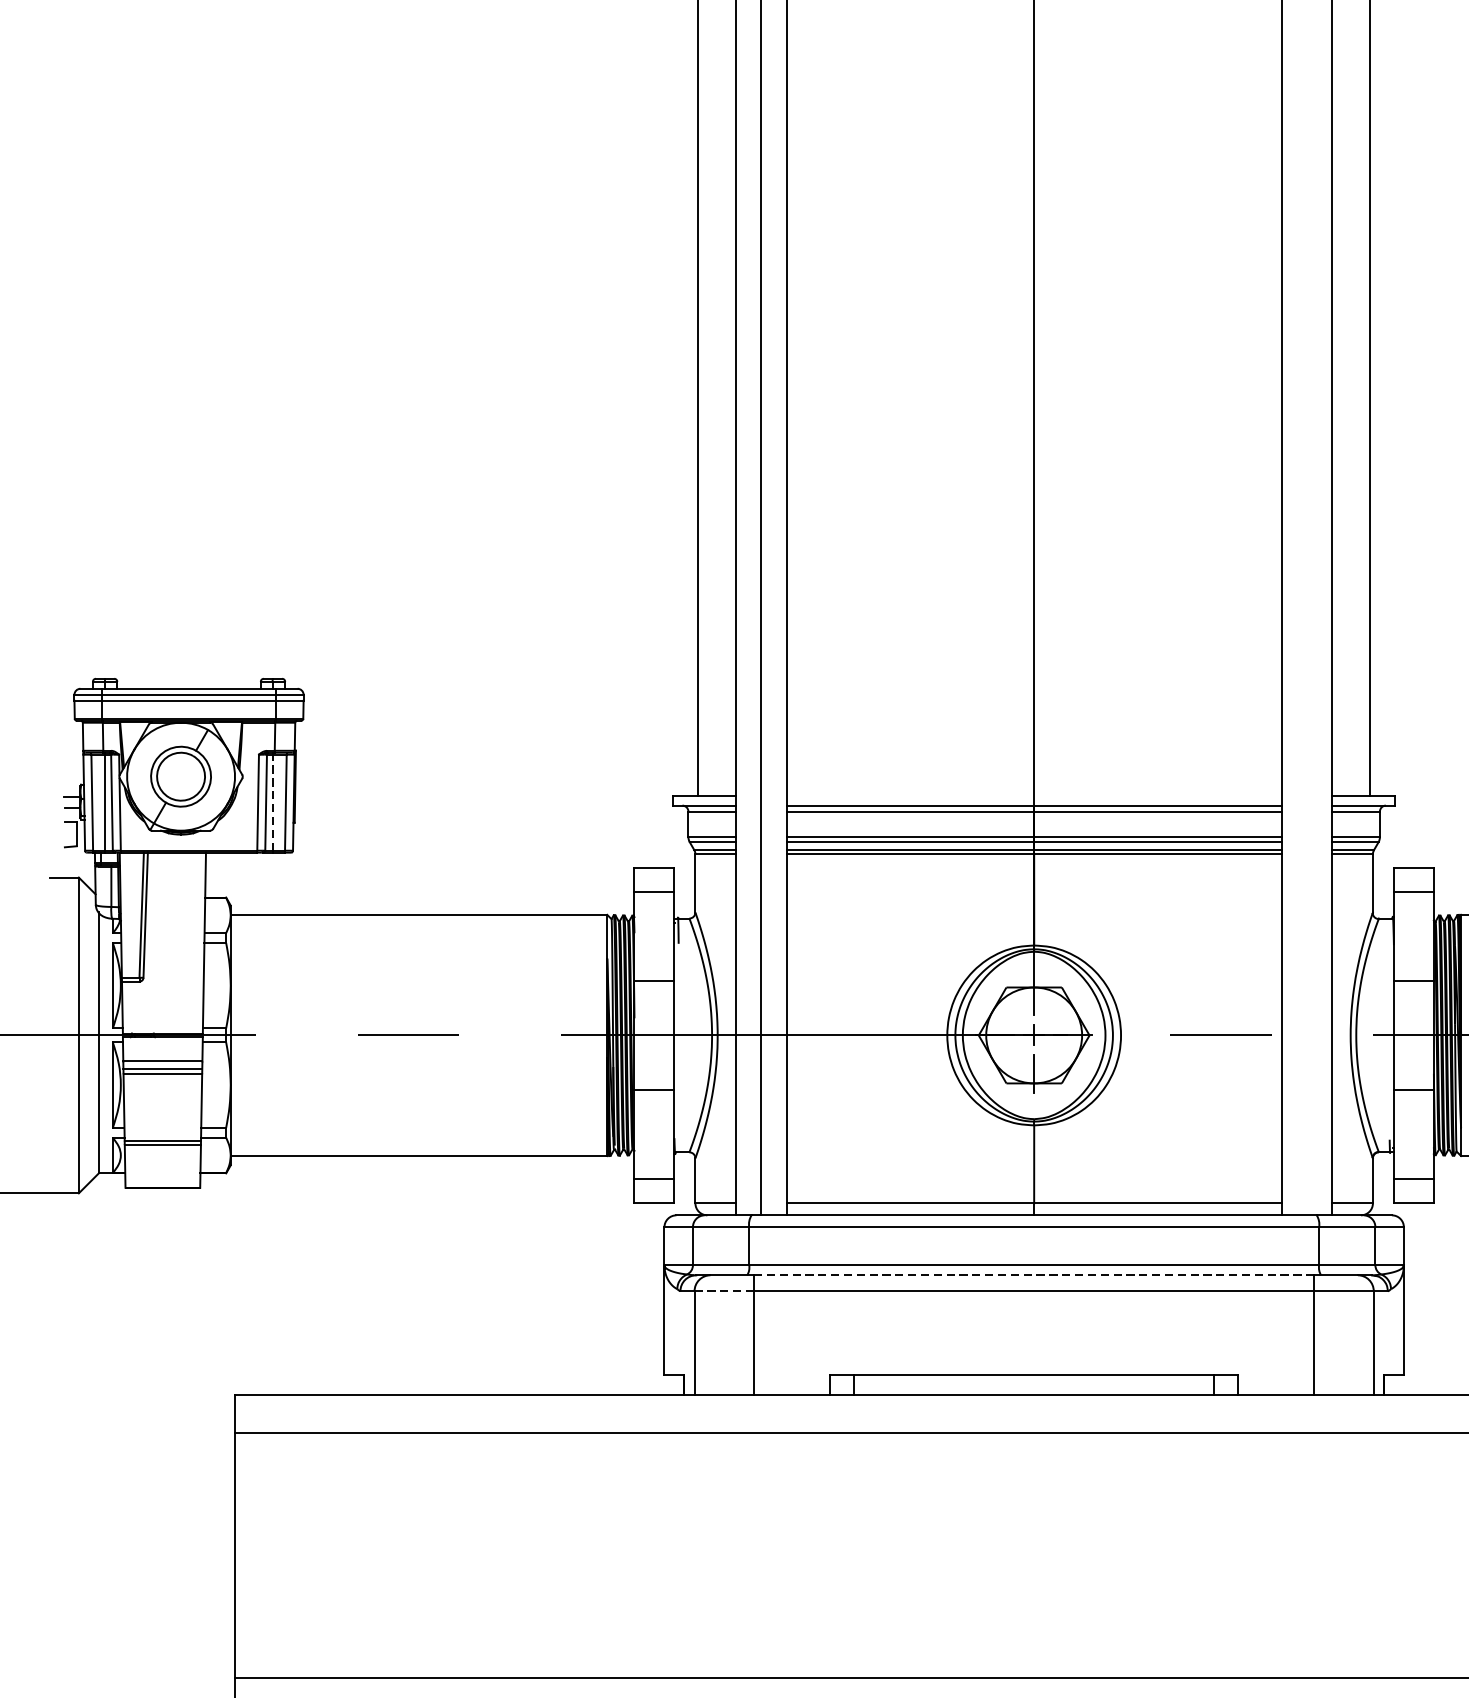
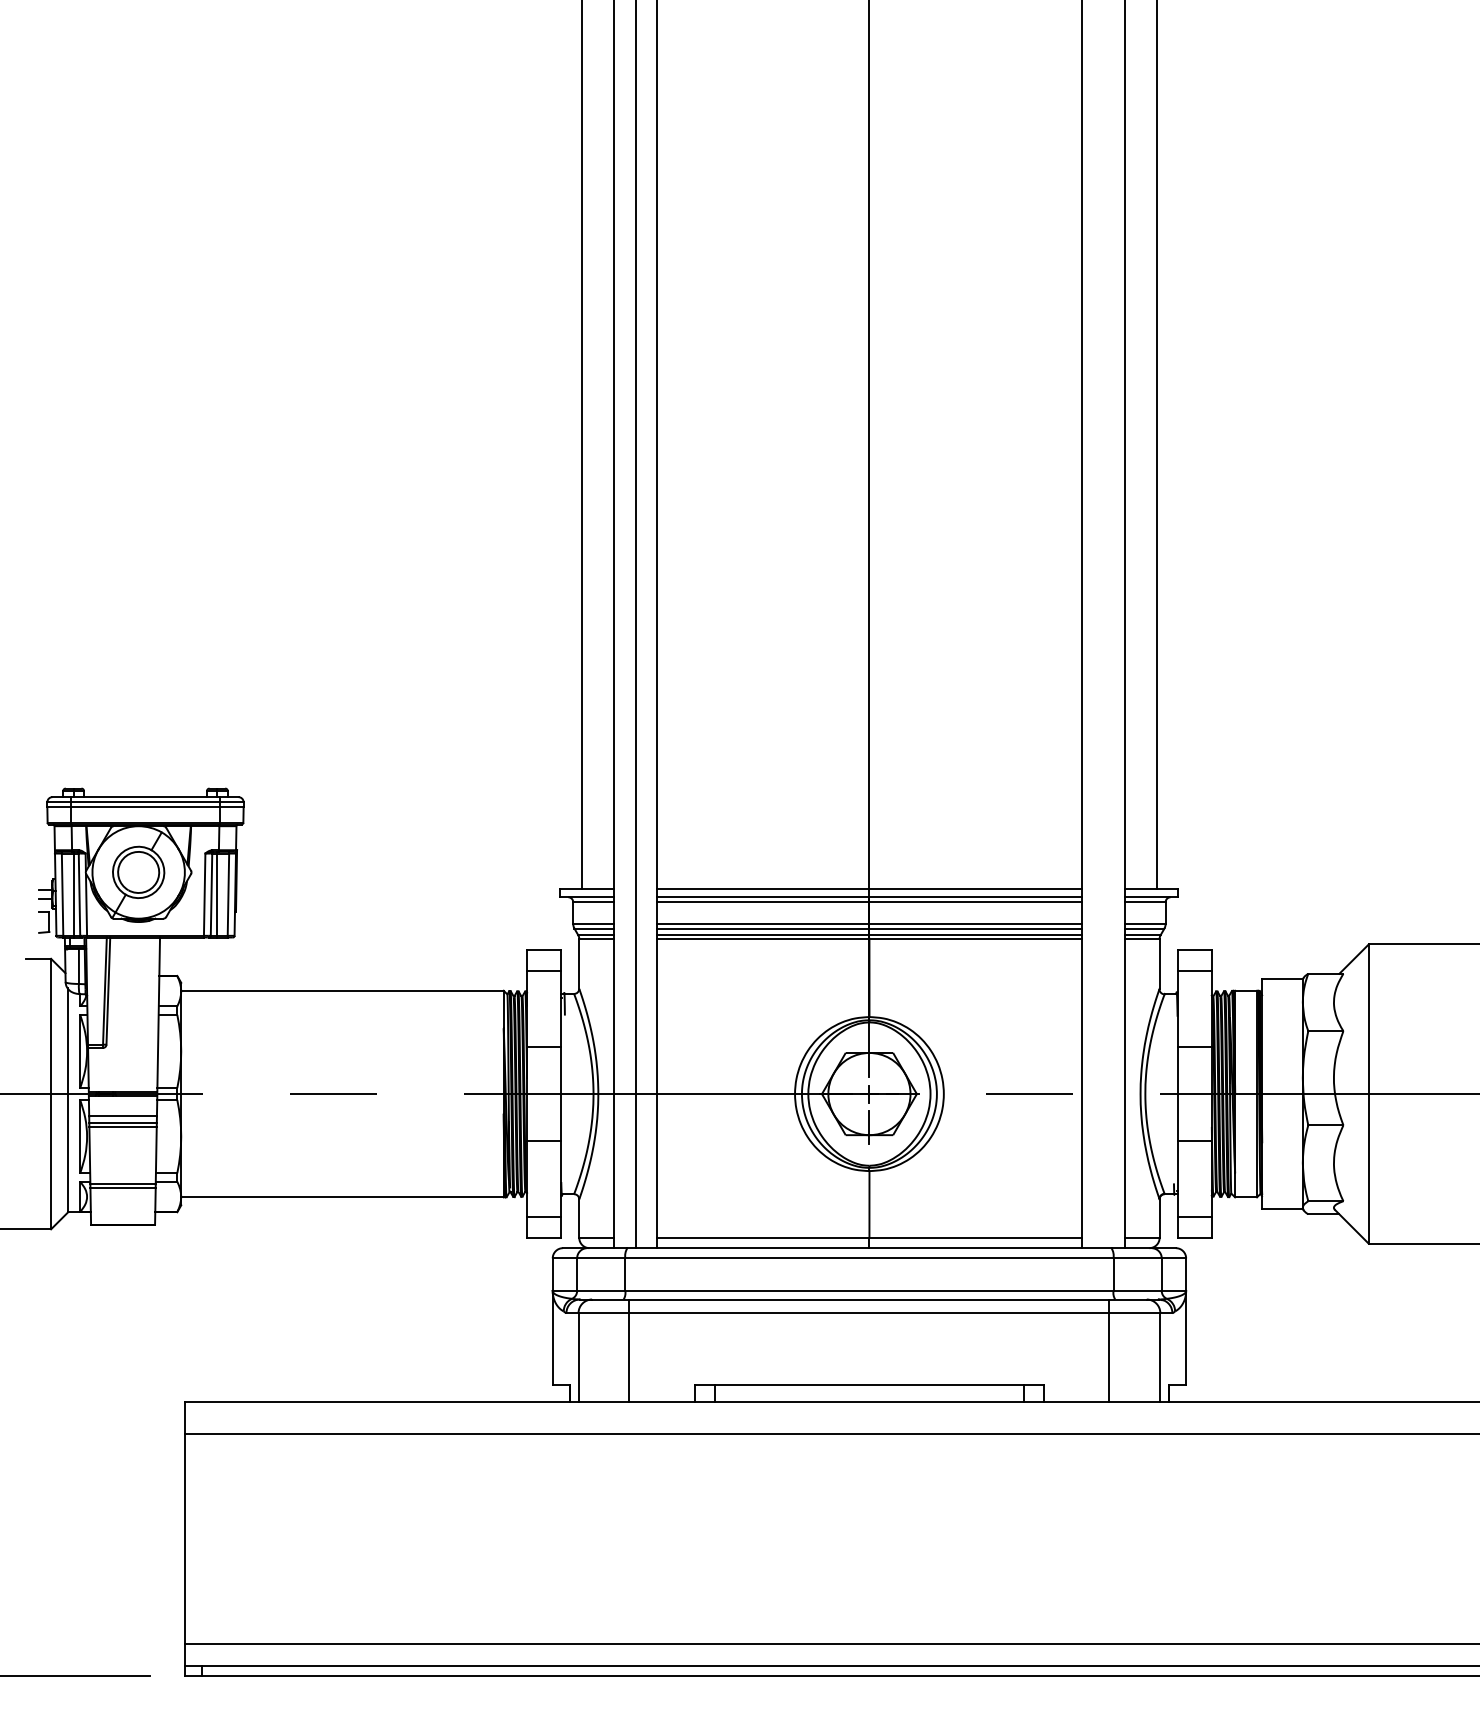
line: (1034, 795) -> (869, 888), added
line: (273, 802) -> (217, 894), dashed -> solid
line: (1034, 1275) -> (869, 1299), dashed -> solid
line: (724, 1291) -> (604, 1313), dashed -> solid

